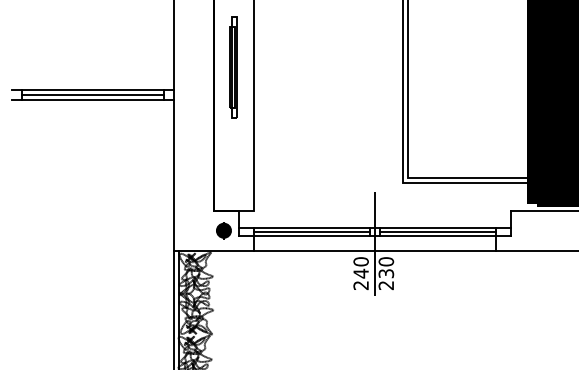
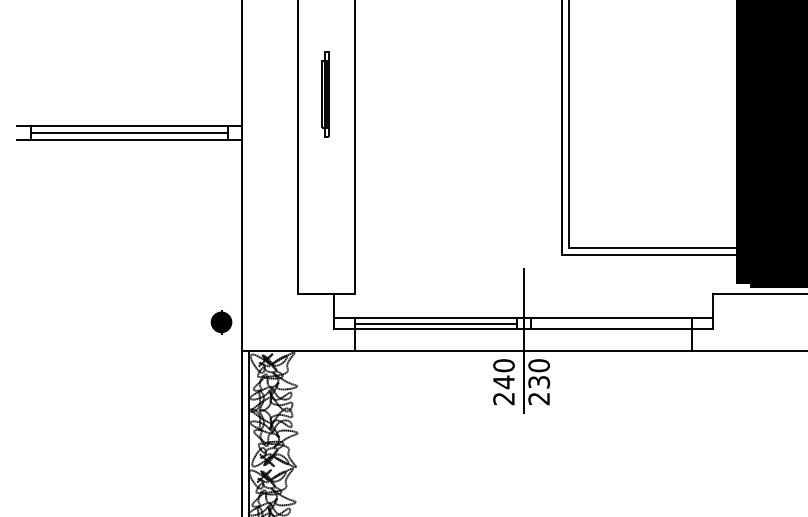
part: (233, 67) -> (325, 94), size x0.6
part: (223, 230) -> (221, 322), moved
line: (438, 231) -> (611, 323), removed

